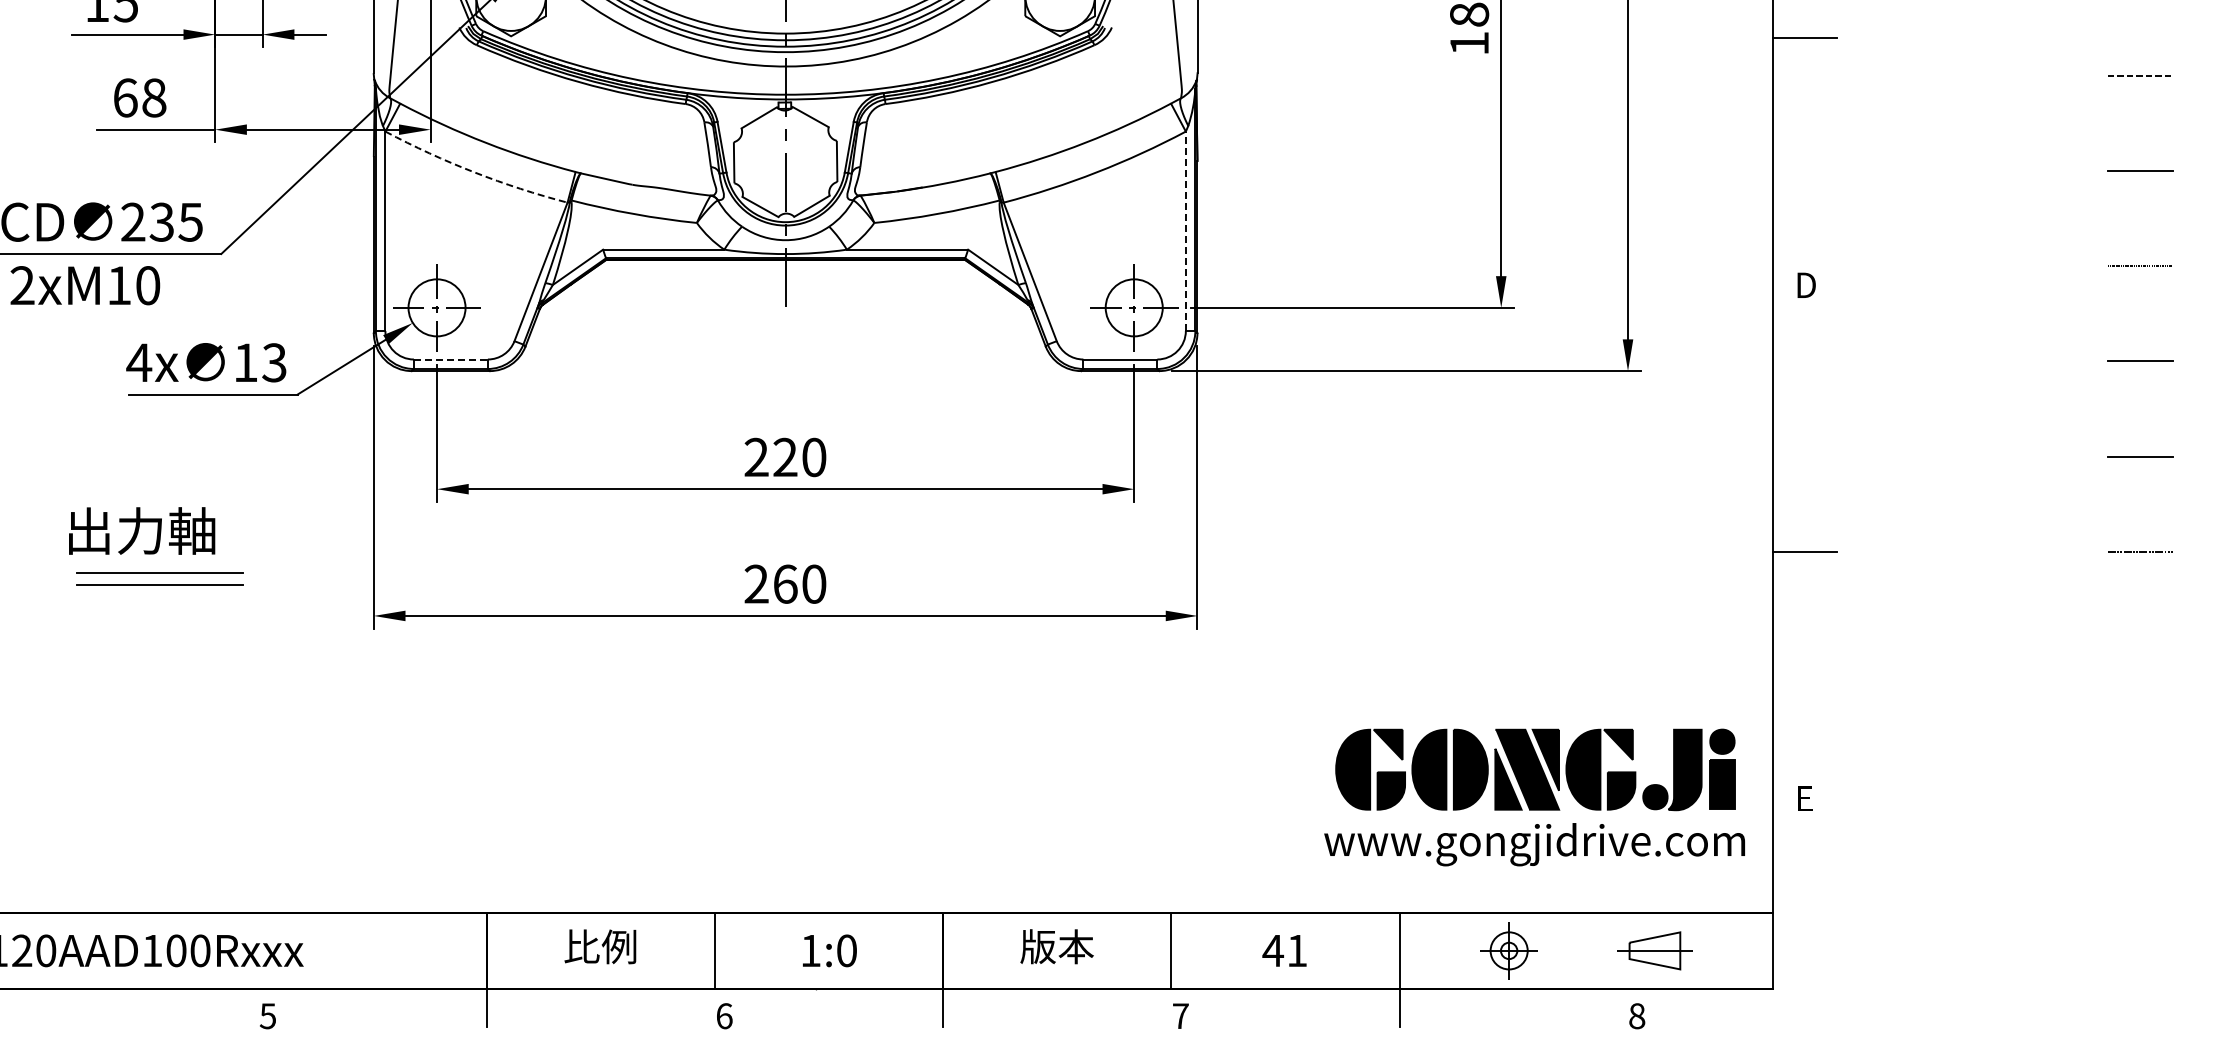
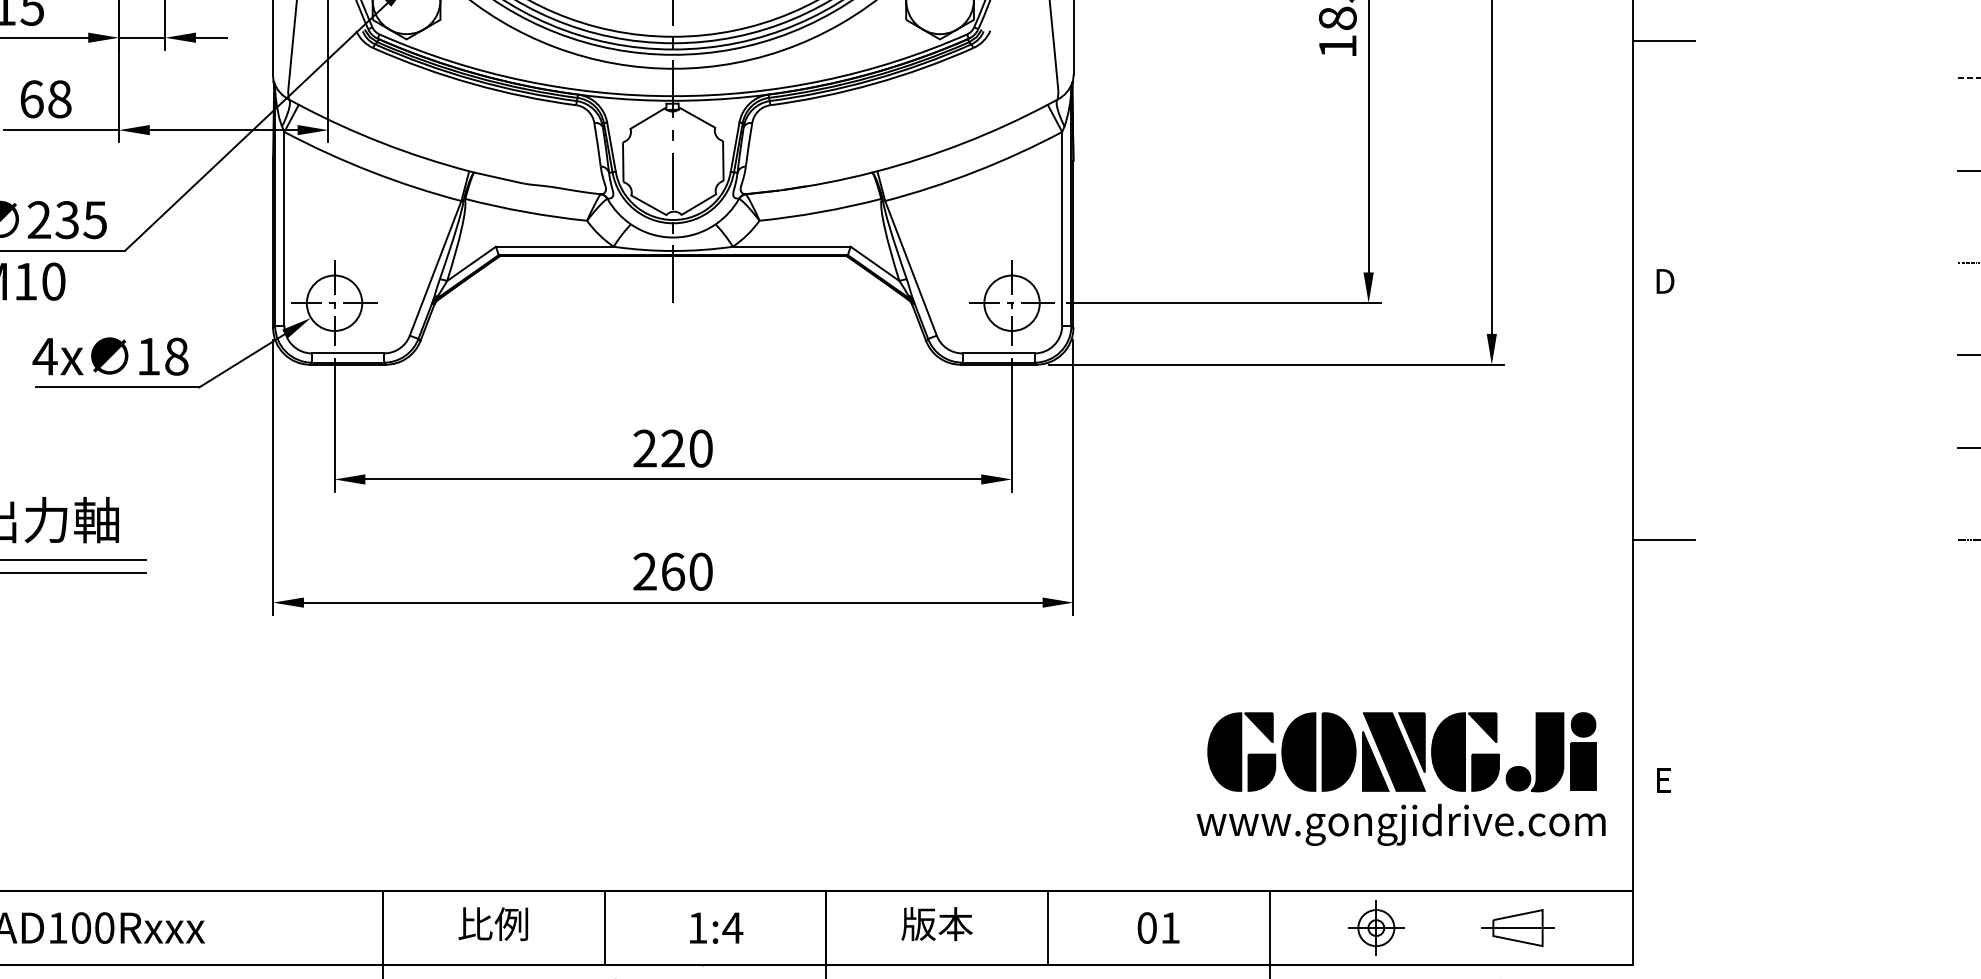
arc: (474, 172) -> (370, 171), dashed -> solid
line: (1185, 231) -> (1061, 229), dashed -> solid
line: (450, 359) -> (347, 353), dashed -> solid
text: (274, 362) -> (176, 356), 13 -> 18
text: (846, 950) -> (732, 927), 1:0 -> 1:4
text: (1273, 950) -> (1147, 927), 41 -> 01

